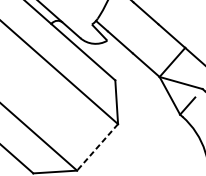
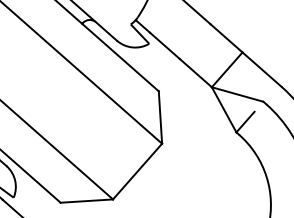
line: (97, 147) -> (137, 171), dashed -> solid

